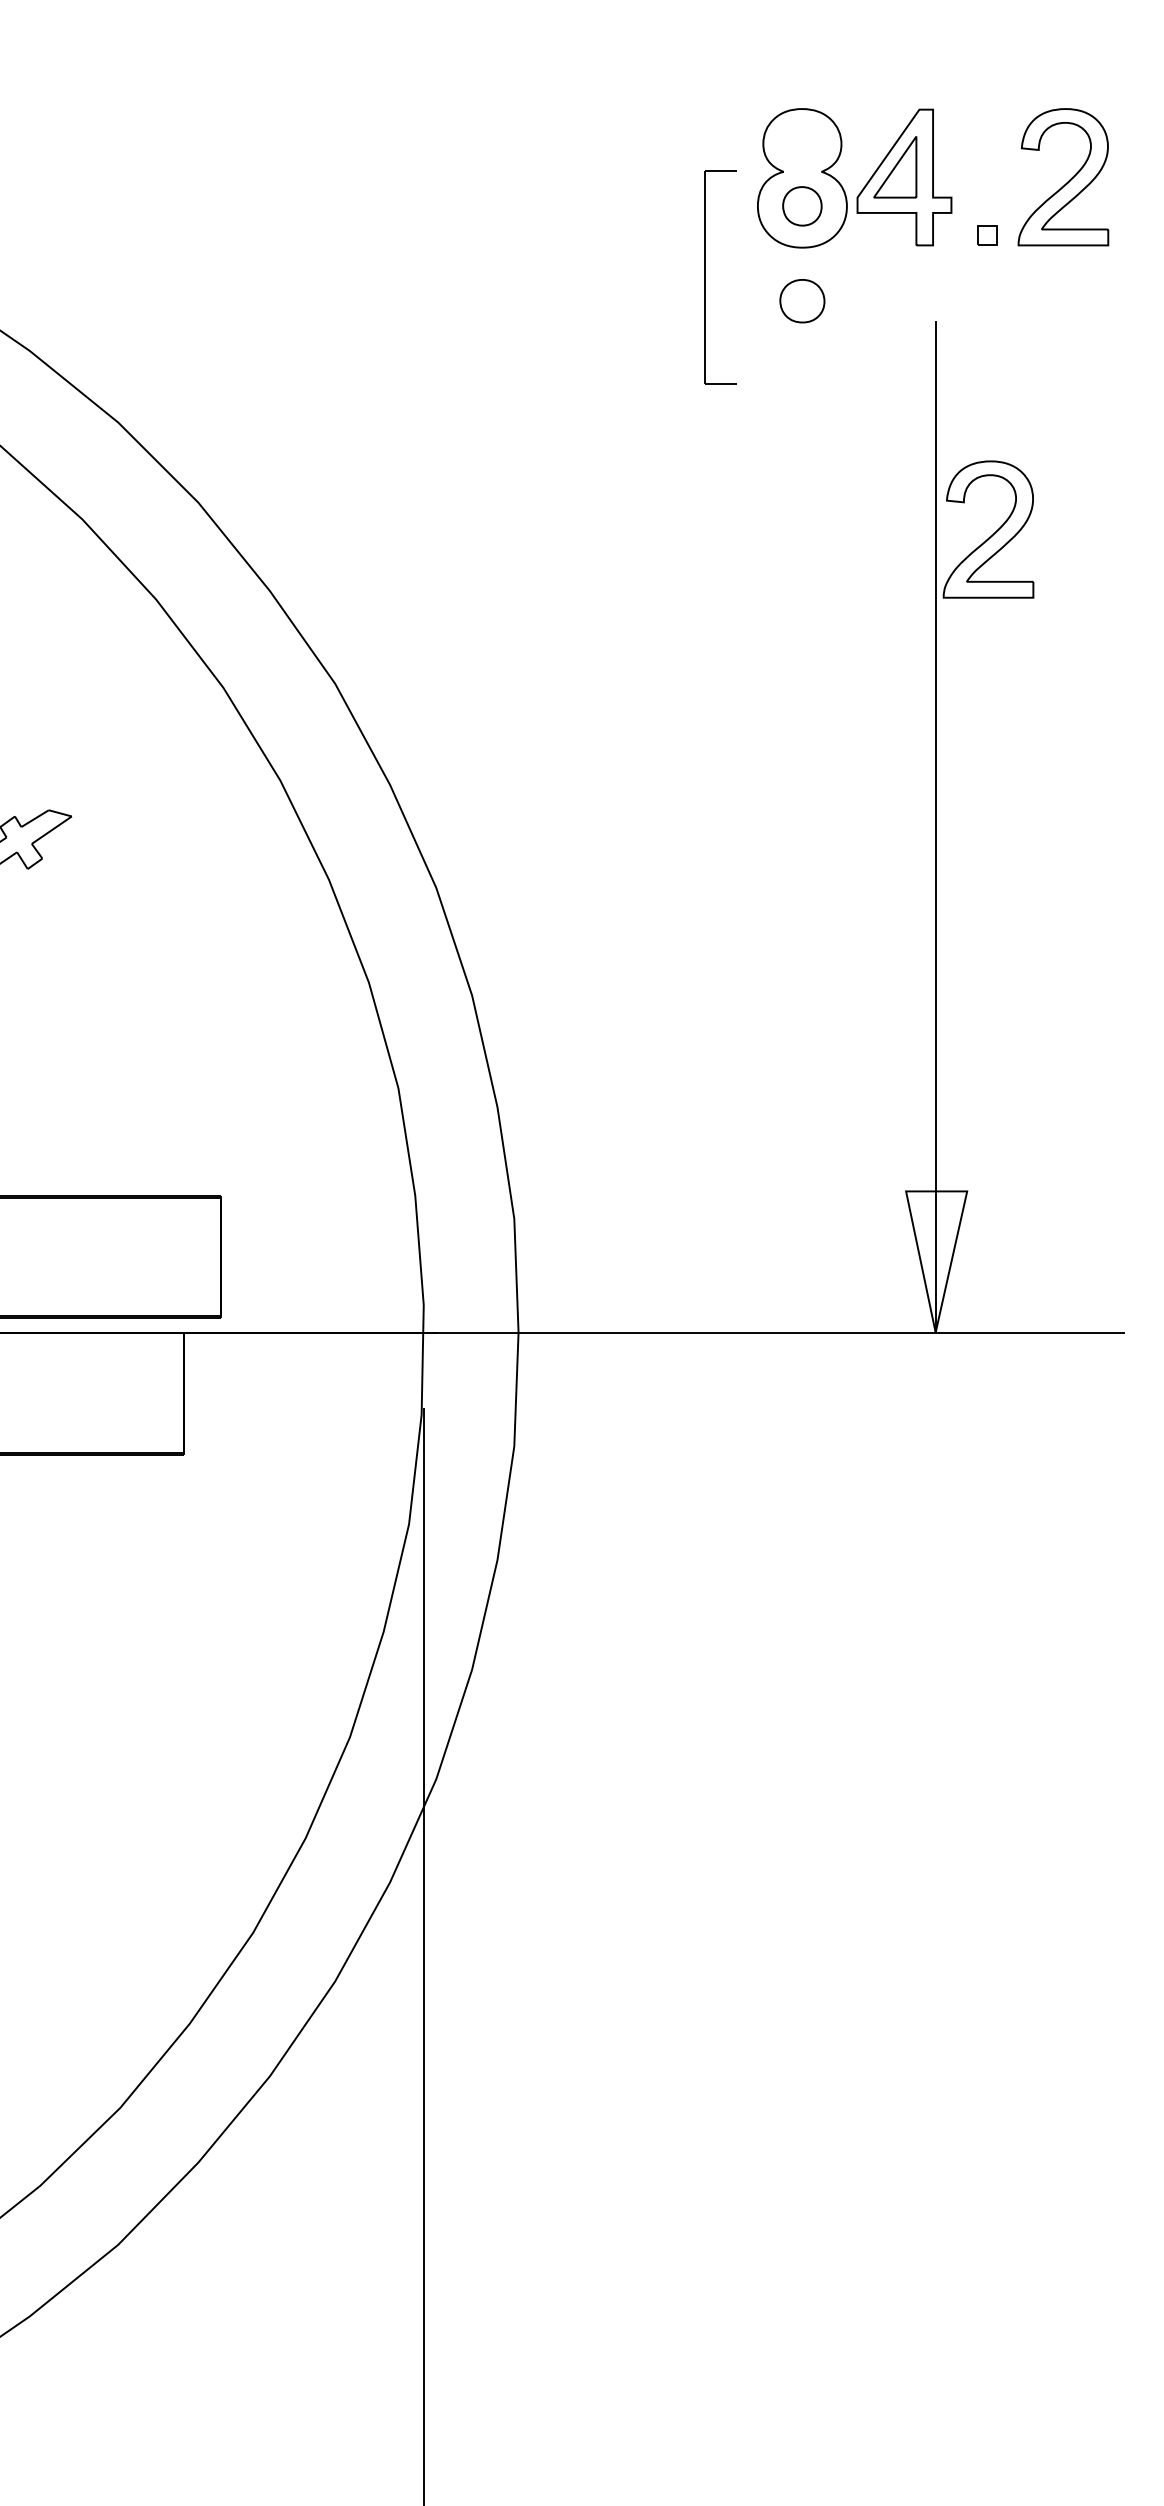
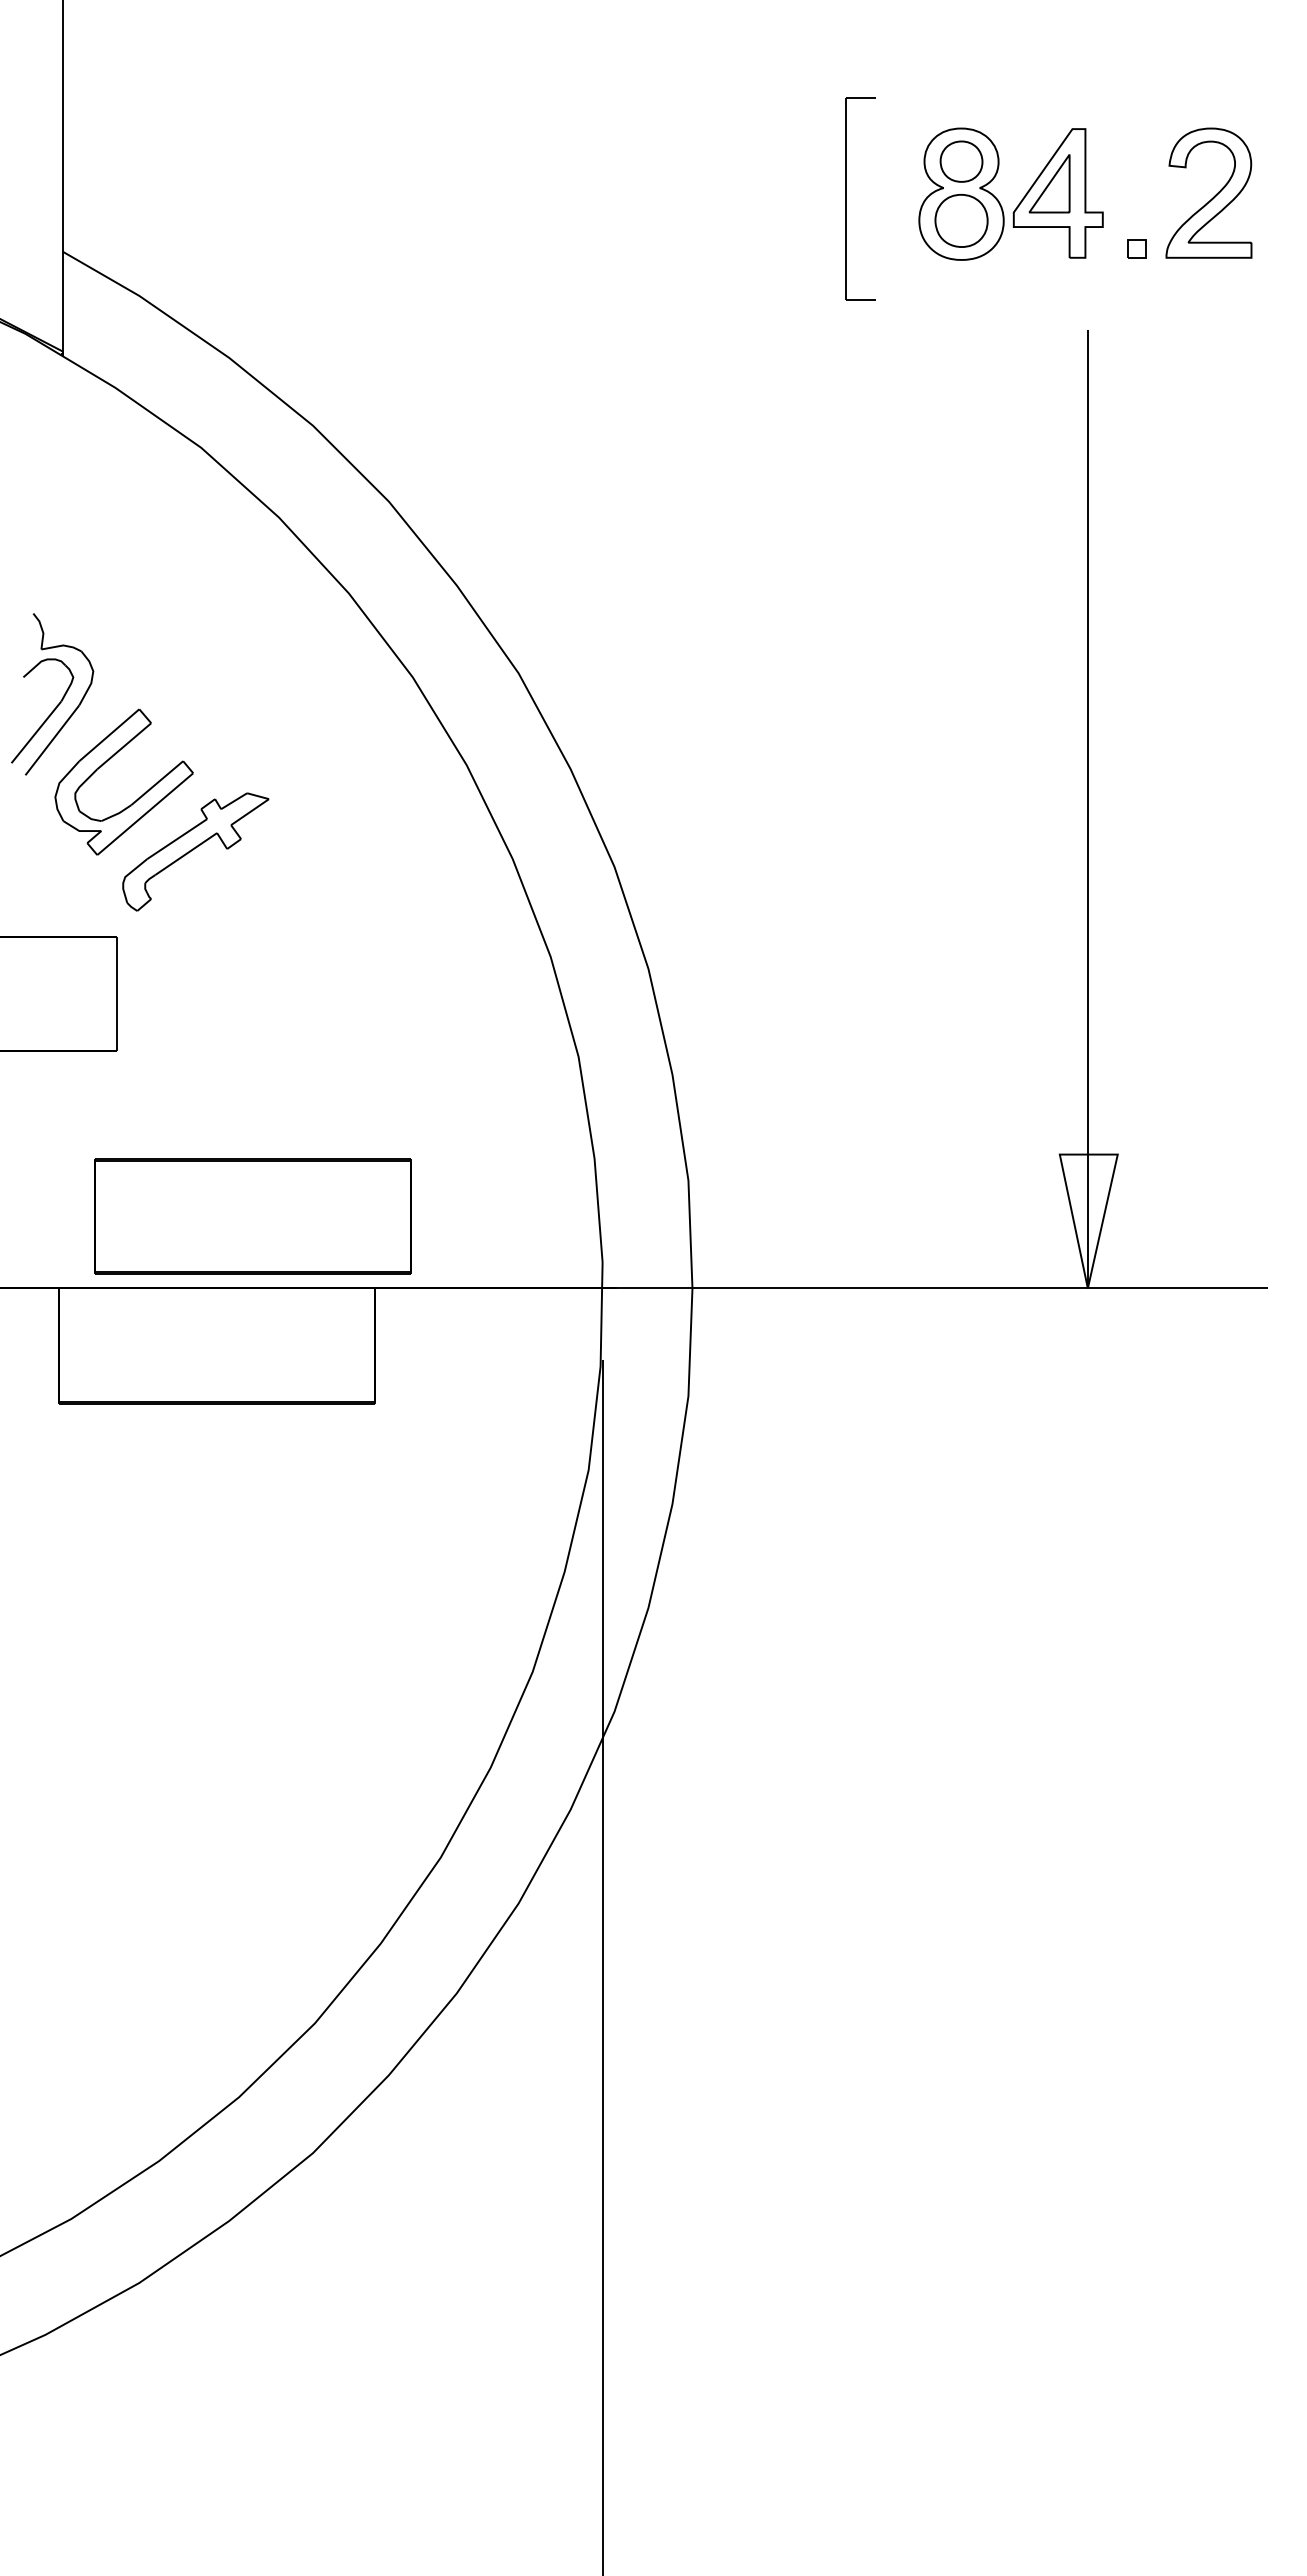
part: (802, 206) -> (961, 220), size x1.43
part: (705, 276) -> (846, 198), moved
part: (802, 300) -> (961, 161), moved
part: (993, 533) -> (1142, 530), removed

